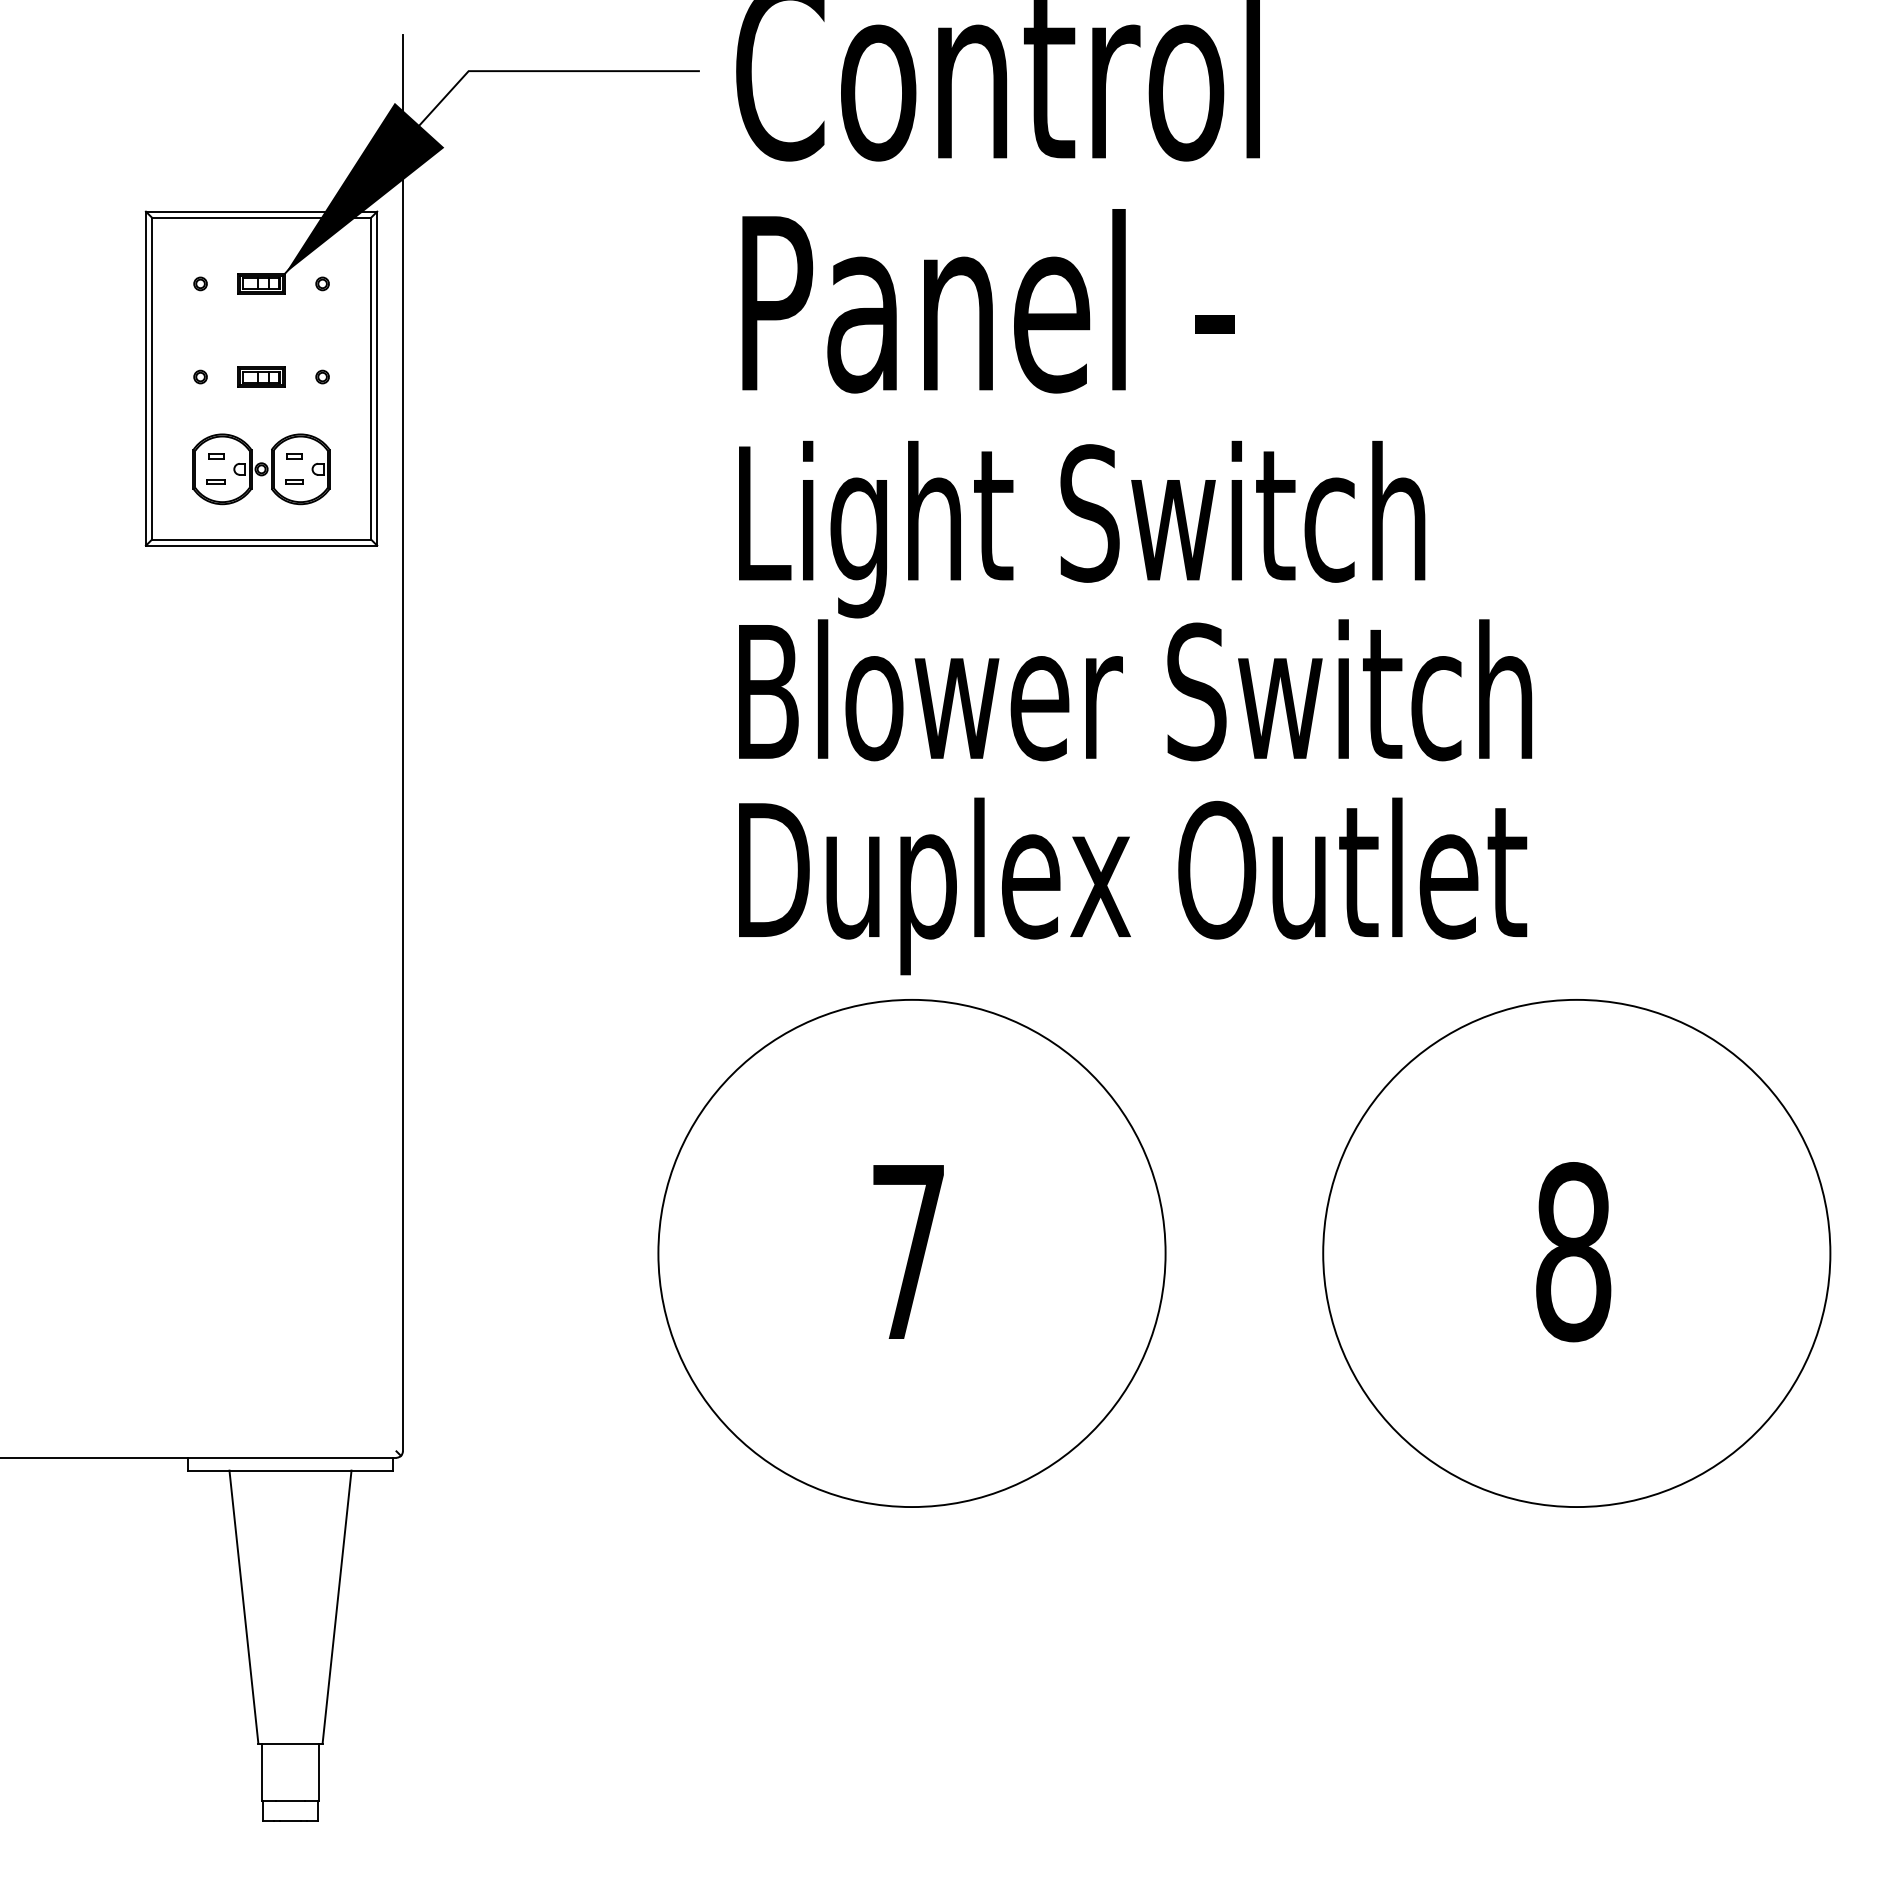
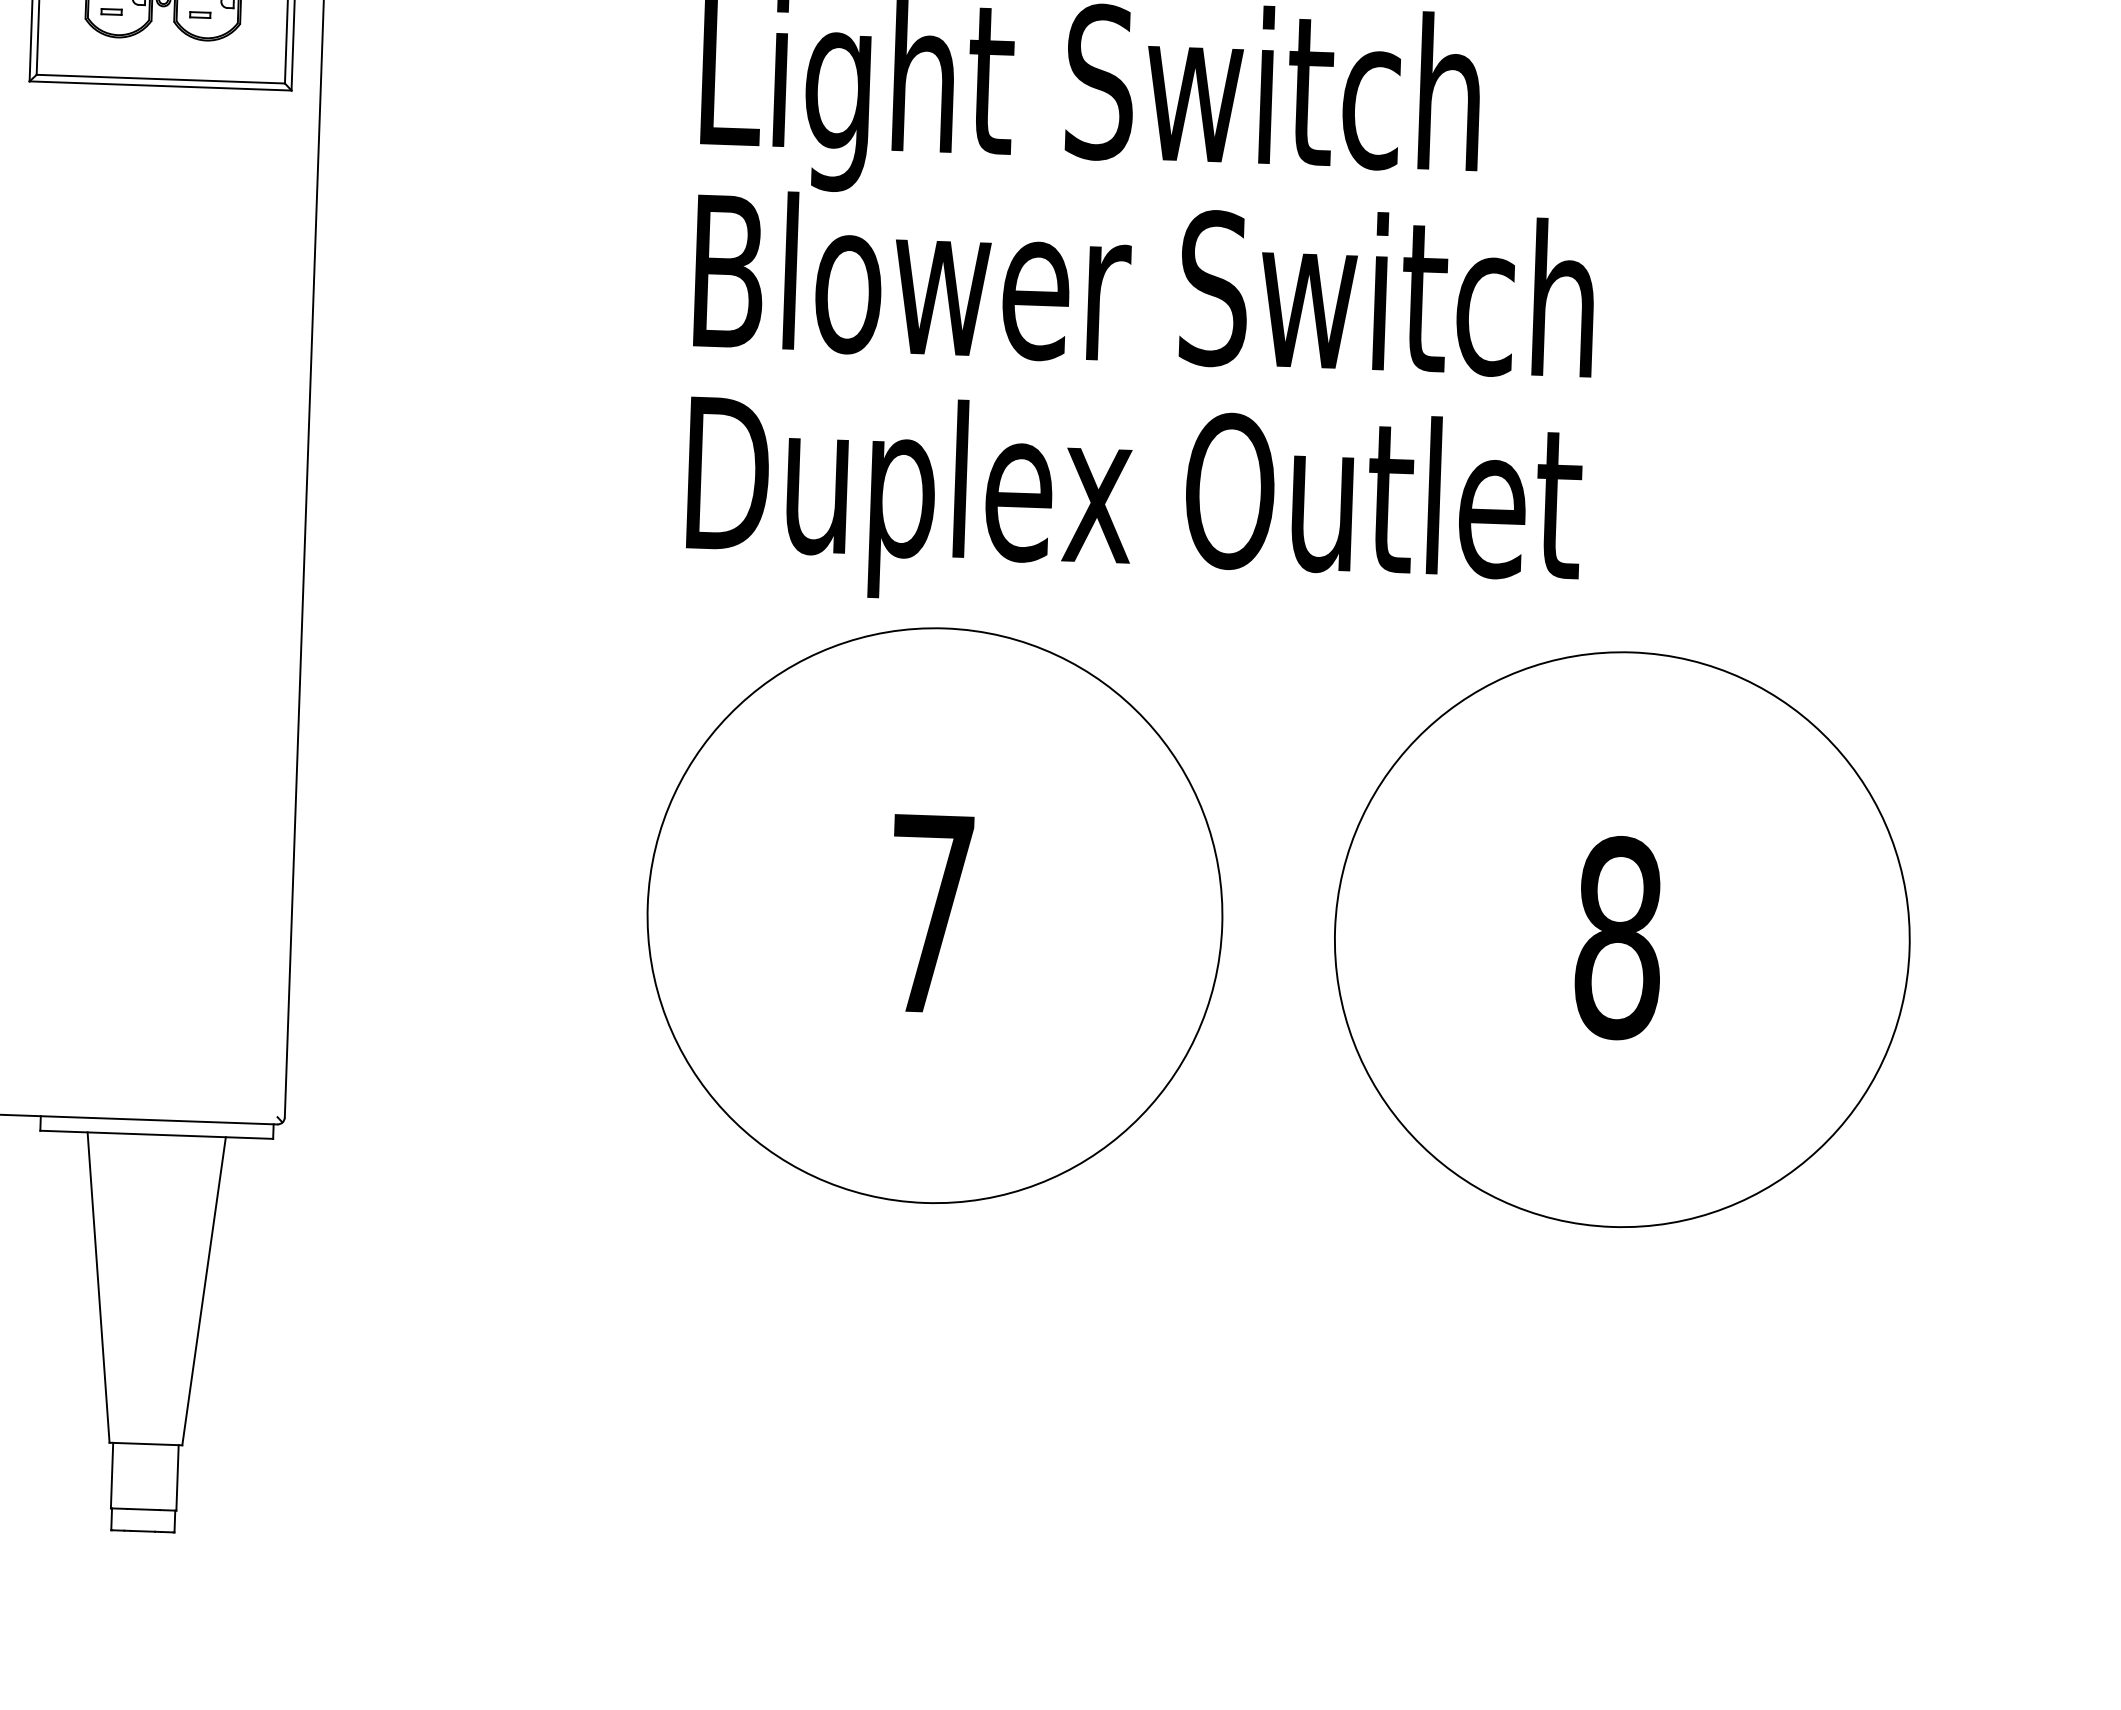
part: (911, 1253) -> (934, 915), moved

